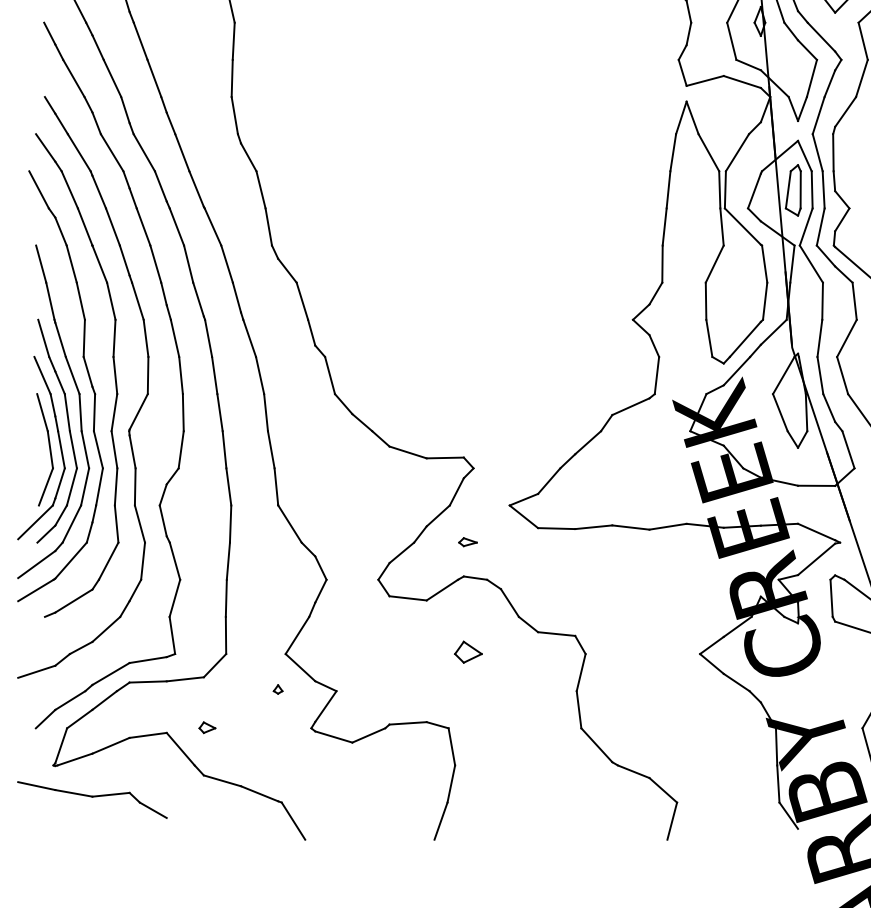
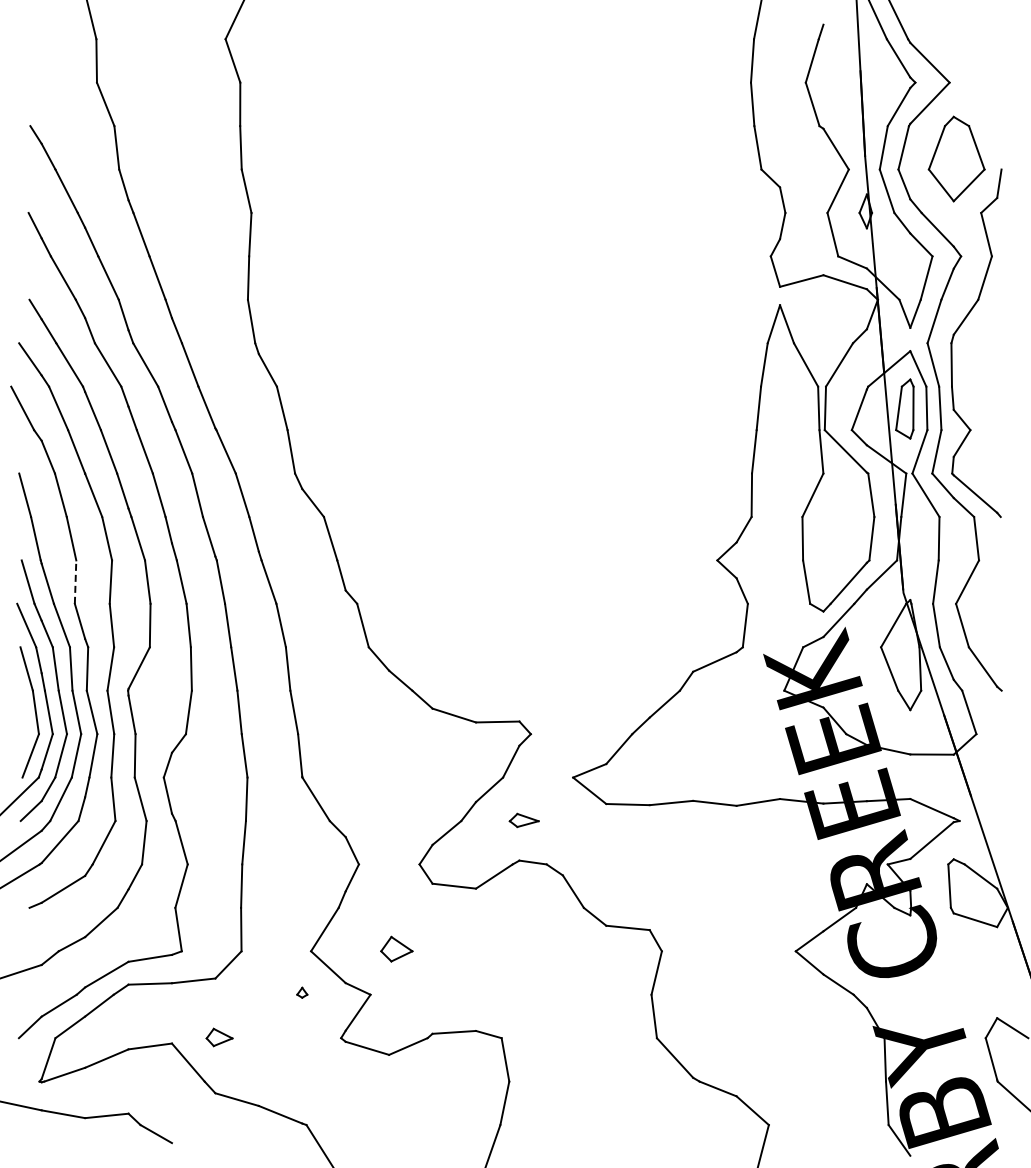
line: (84, 338) -> (75, 582), solid -> dashed
part: (468, 542) -> (524, 820), size x1.4
part: (468, 651) -> (396, 948), moved
part: (207, 727) -> (219, 1037), size x1.4

